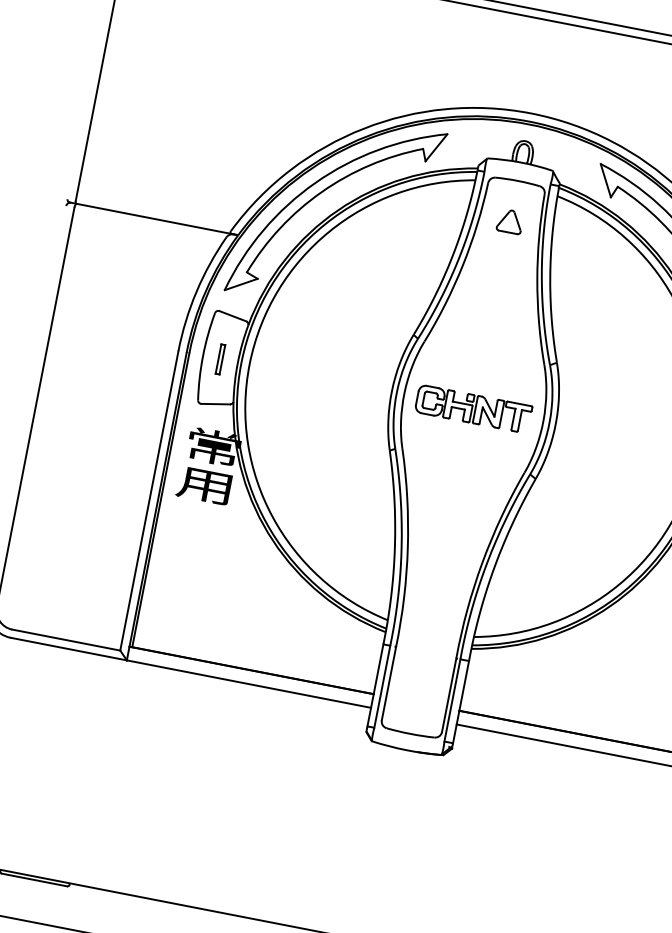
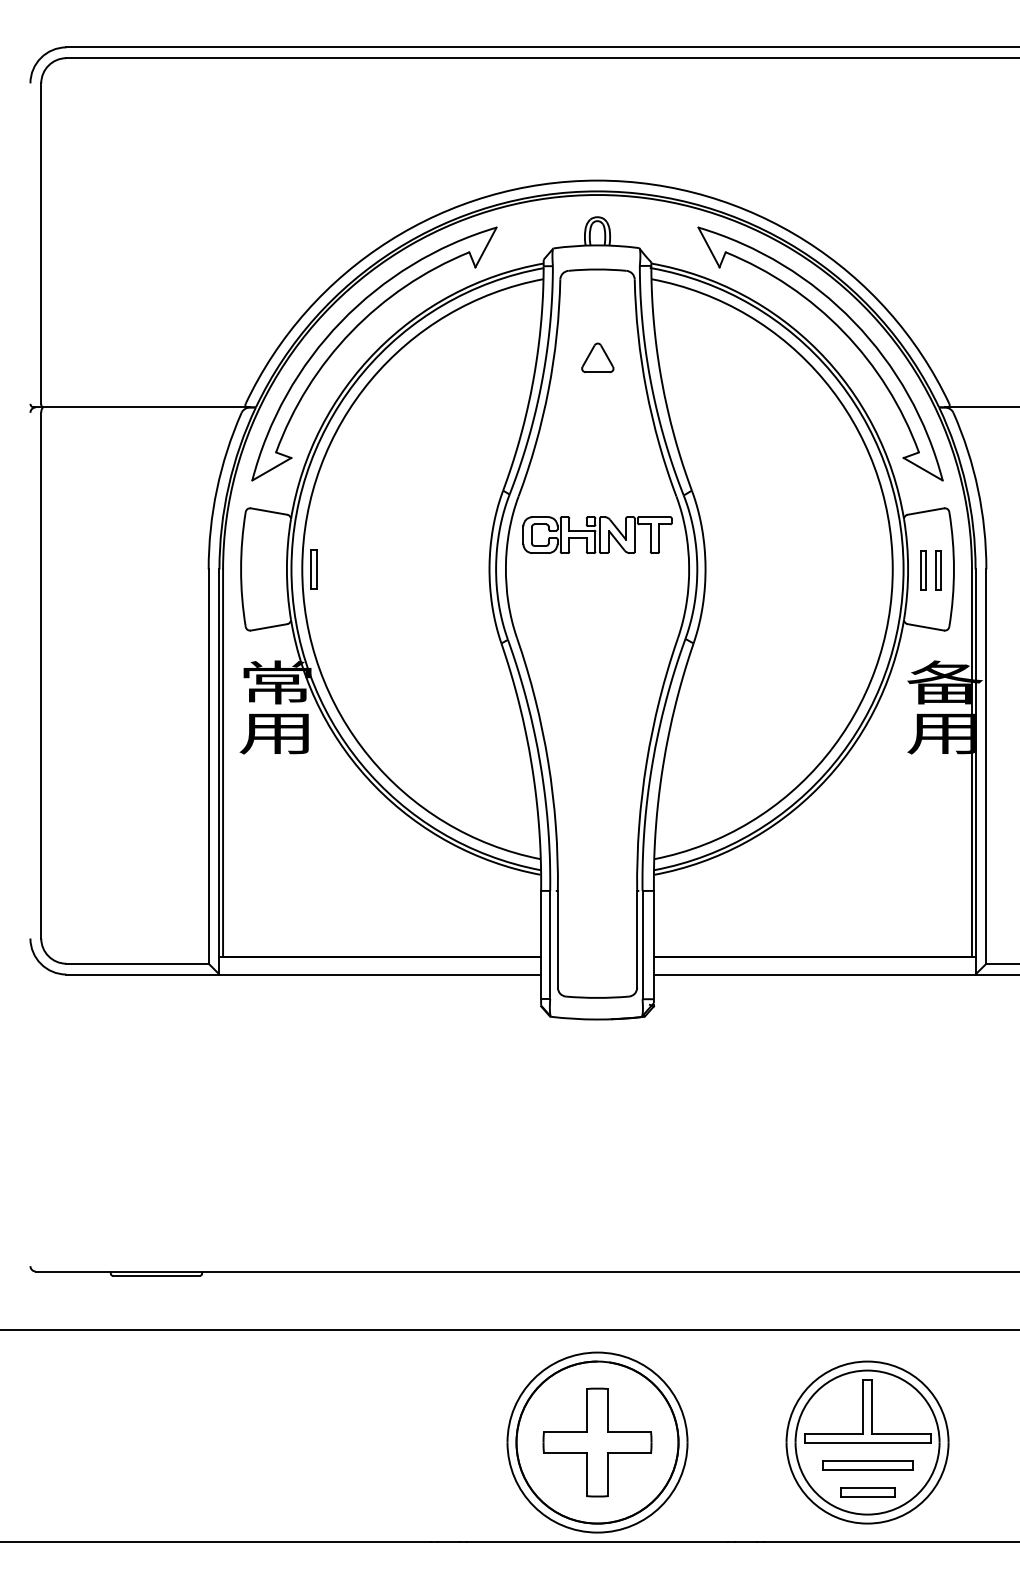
part: (510, 221) -> (597, 357), moved
part: (220, 359) -> (313, 569), moved
part: (473, 408) -> (597, 534), moved

